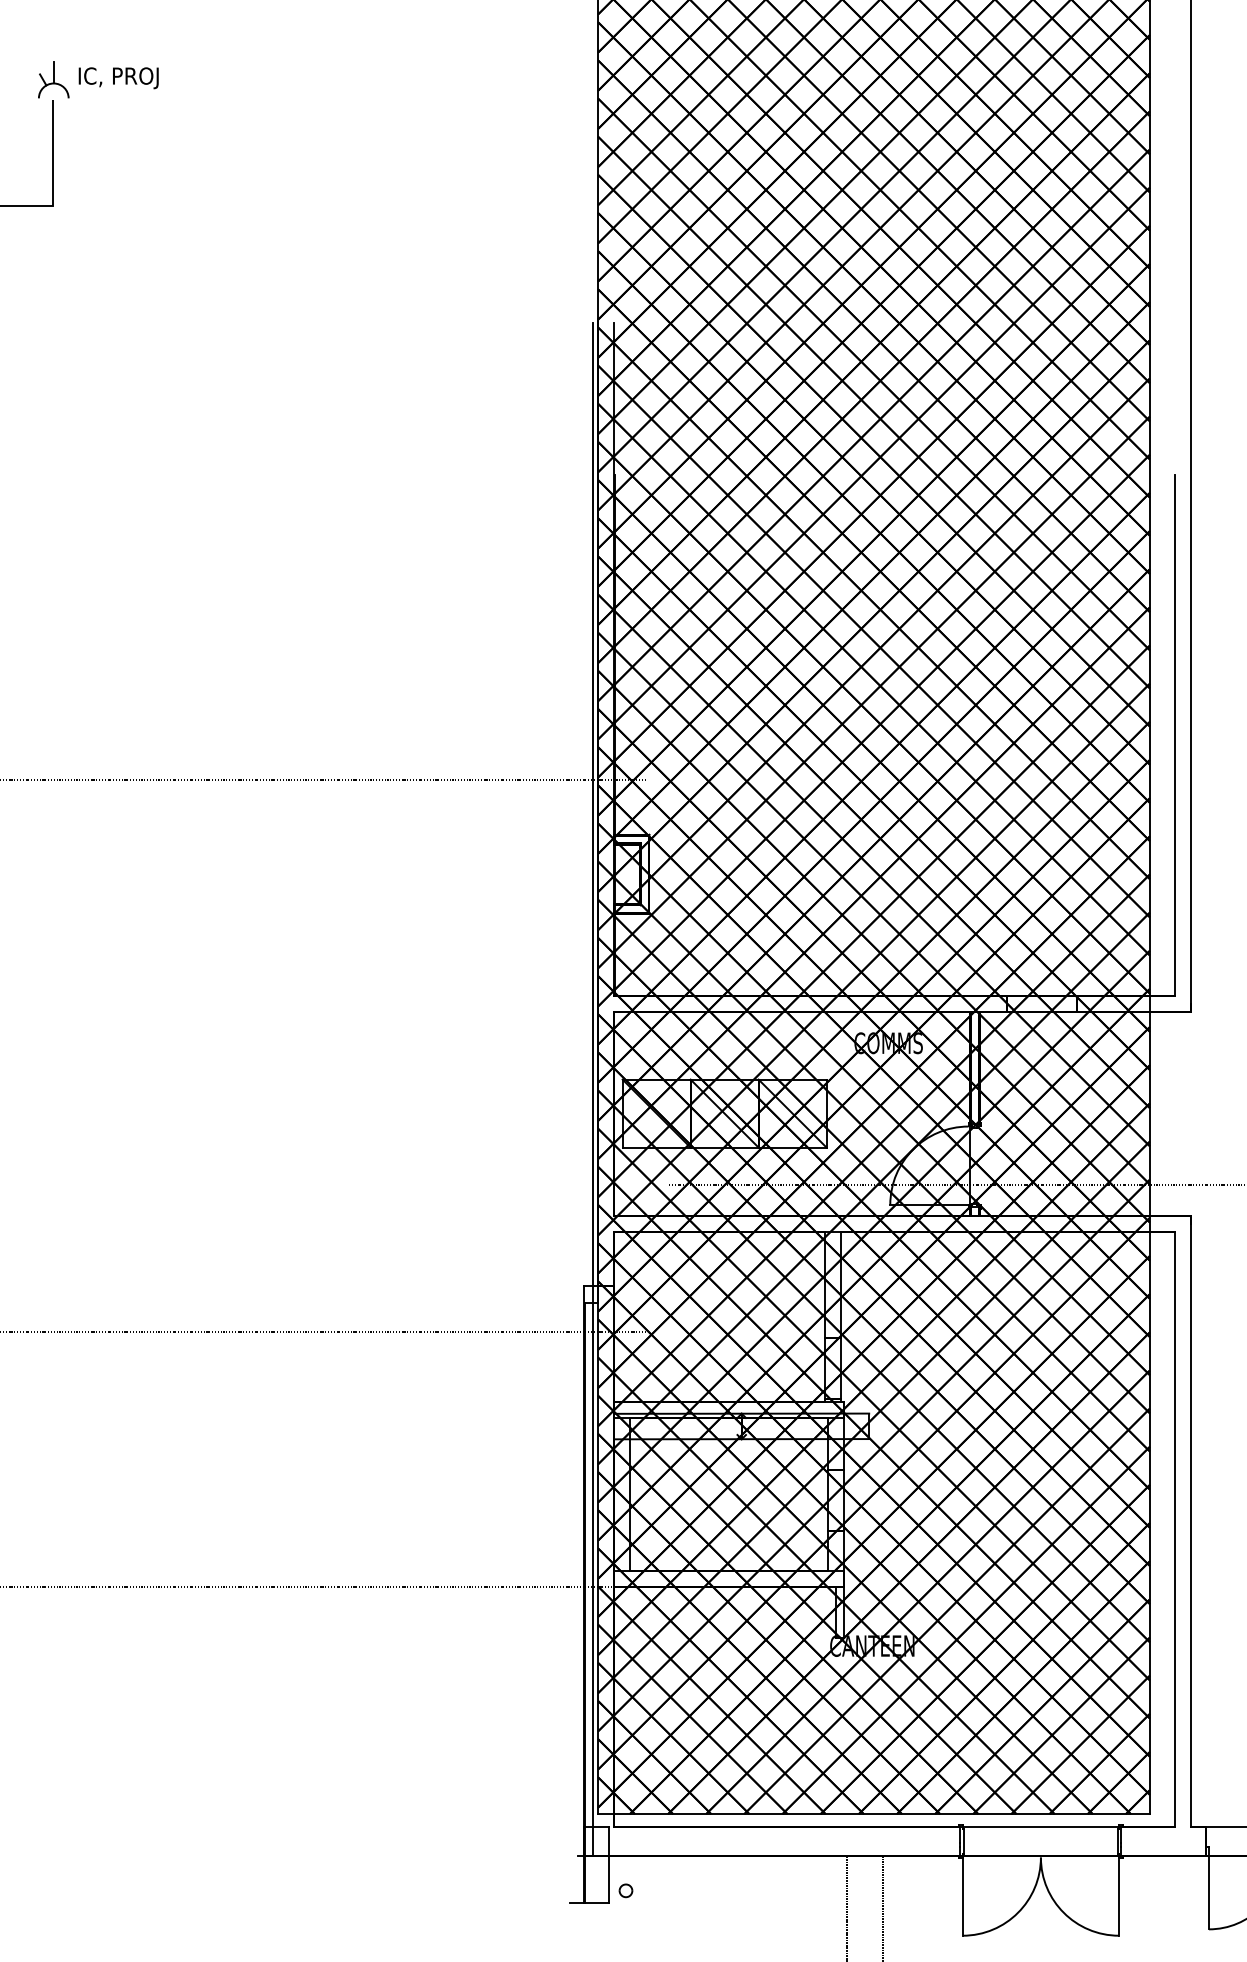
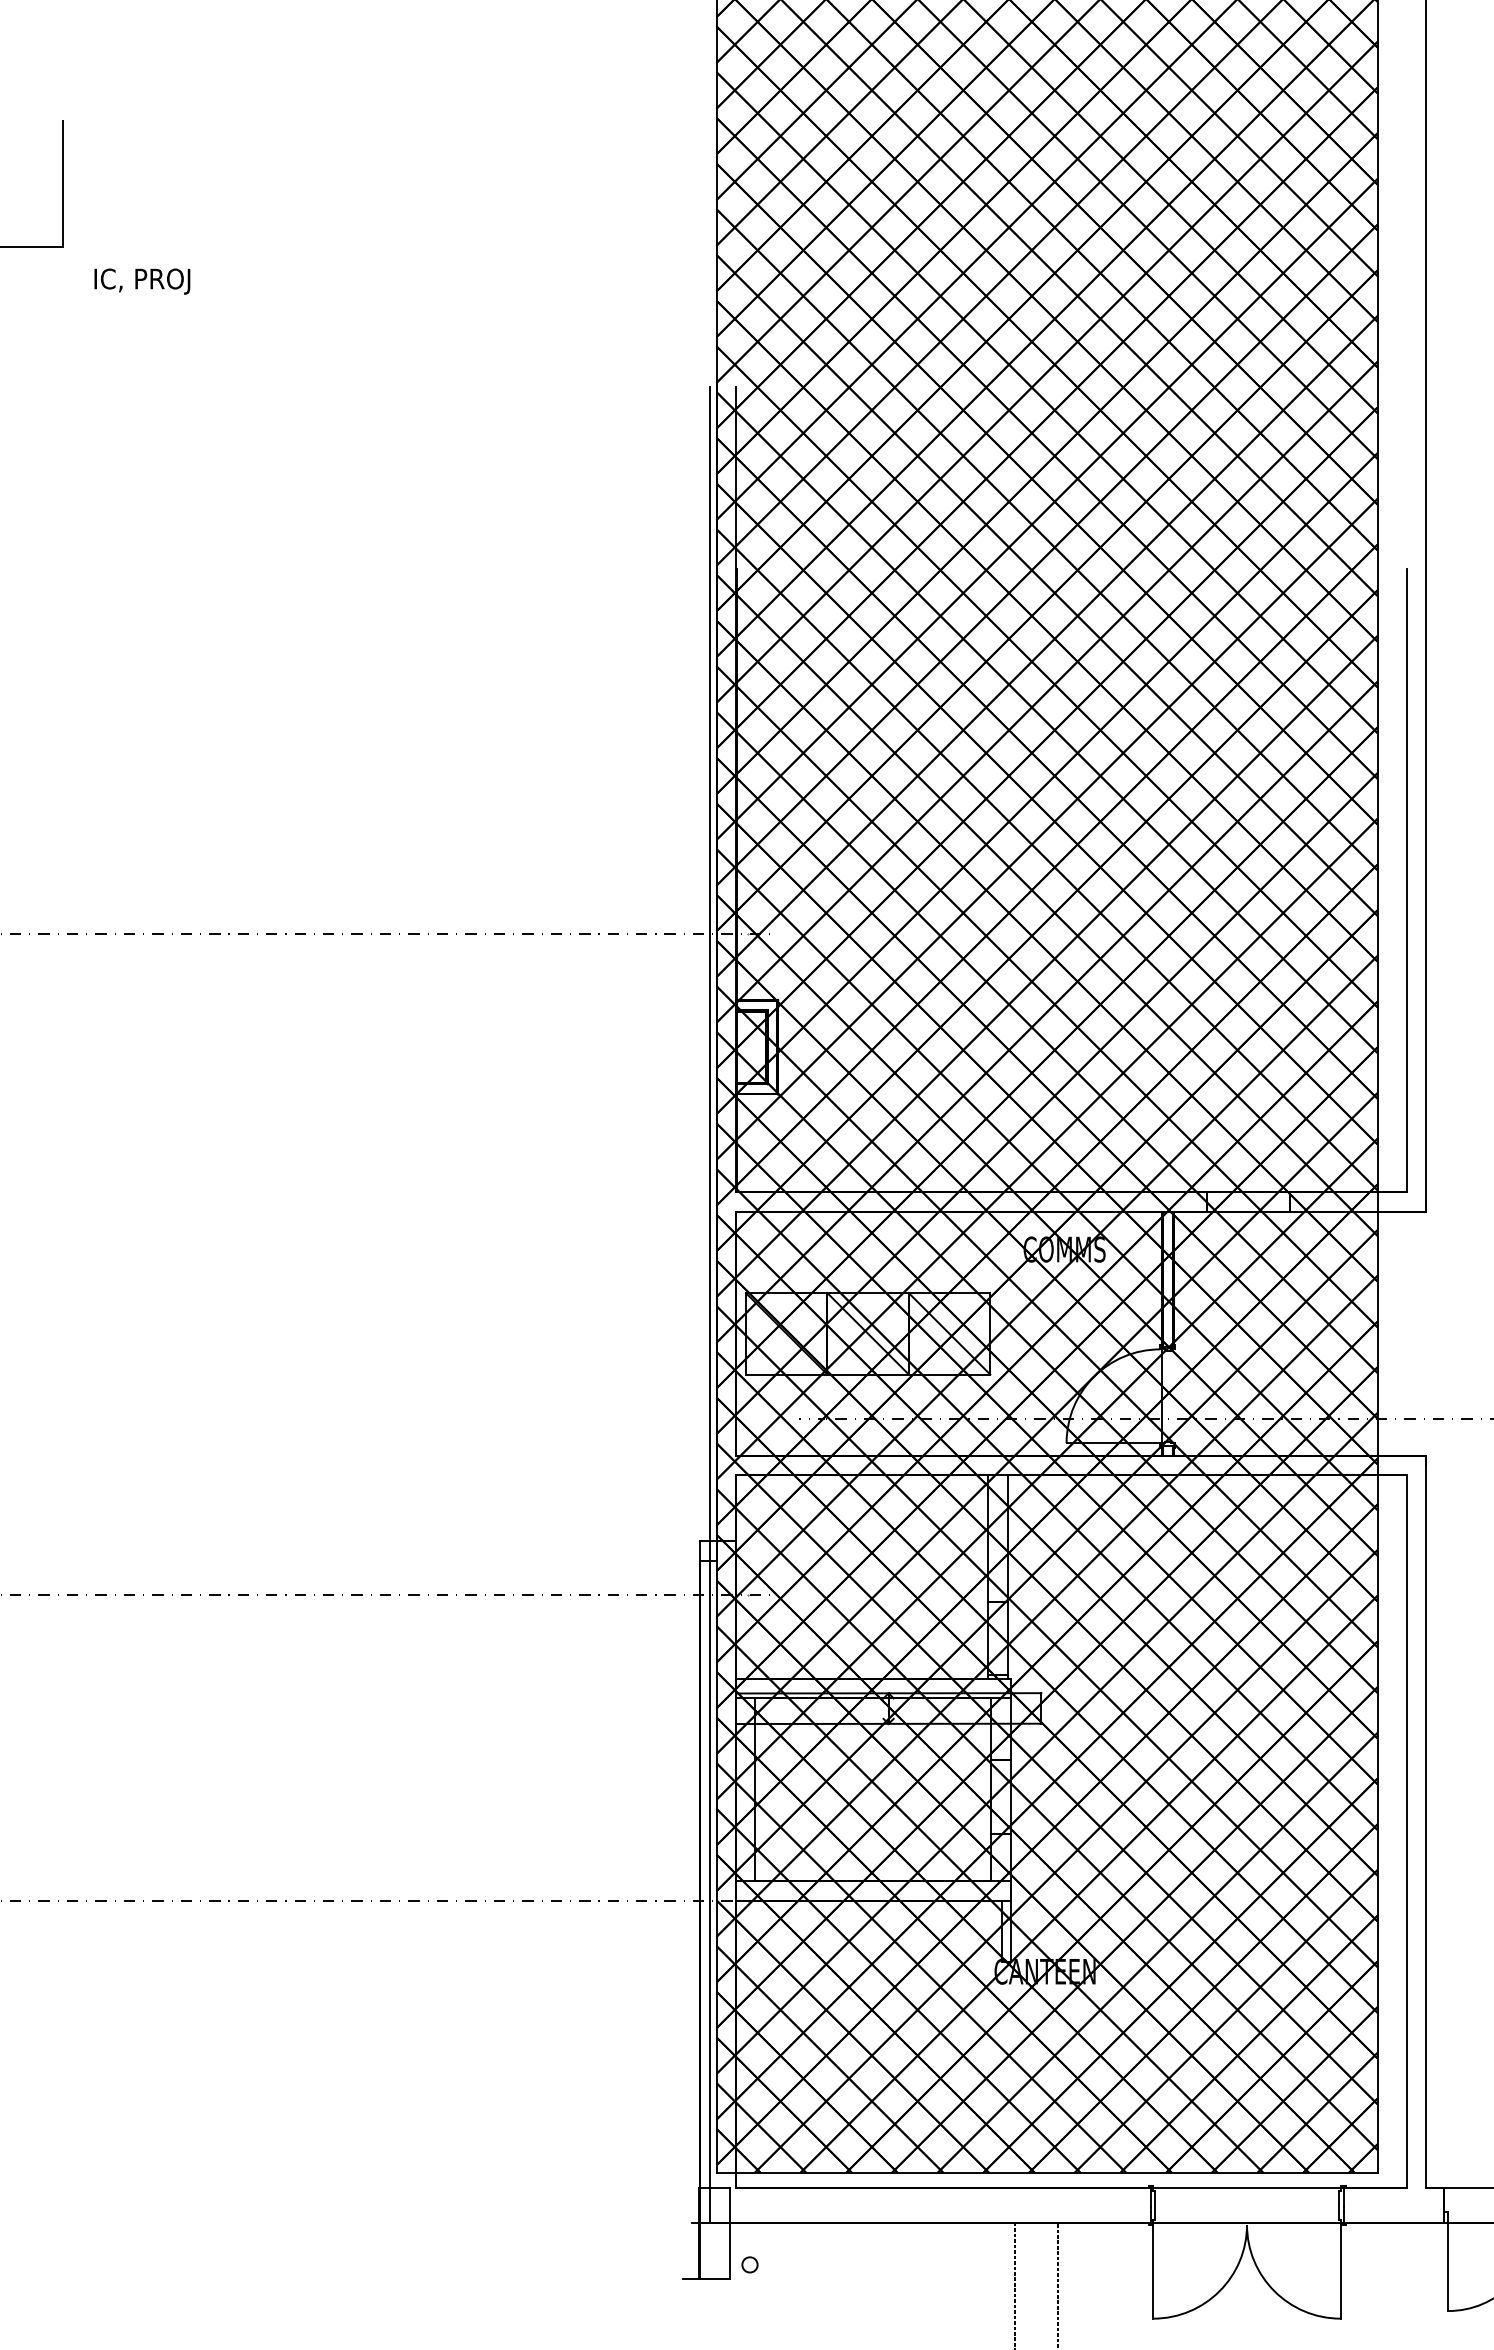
text: (118, 78) -> (142, 281), moved
part: (53, 79) -> (64, 95), removed

